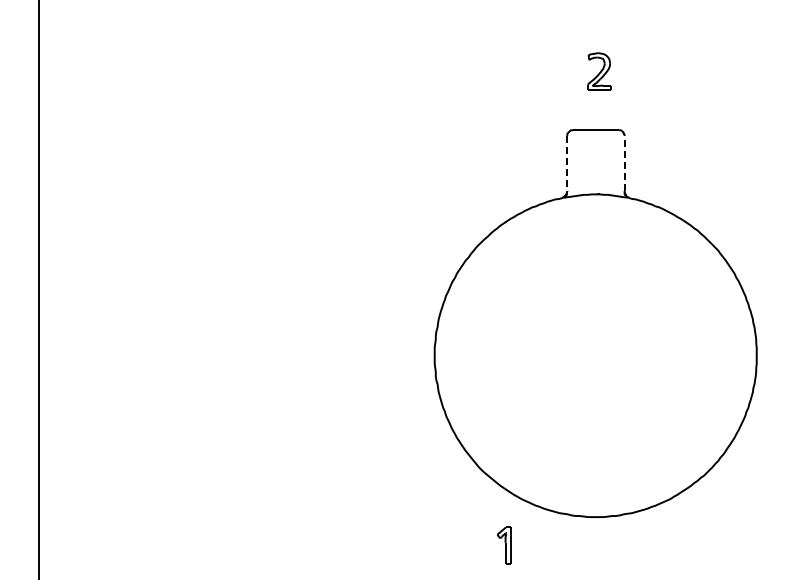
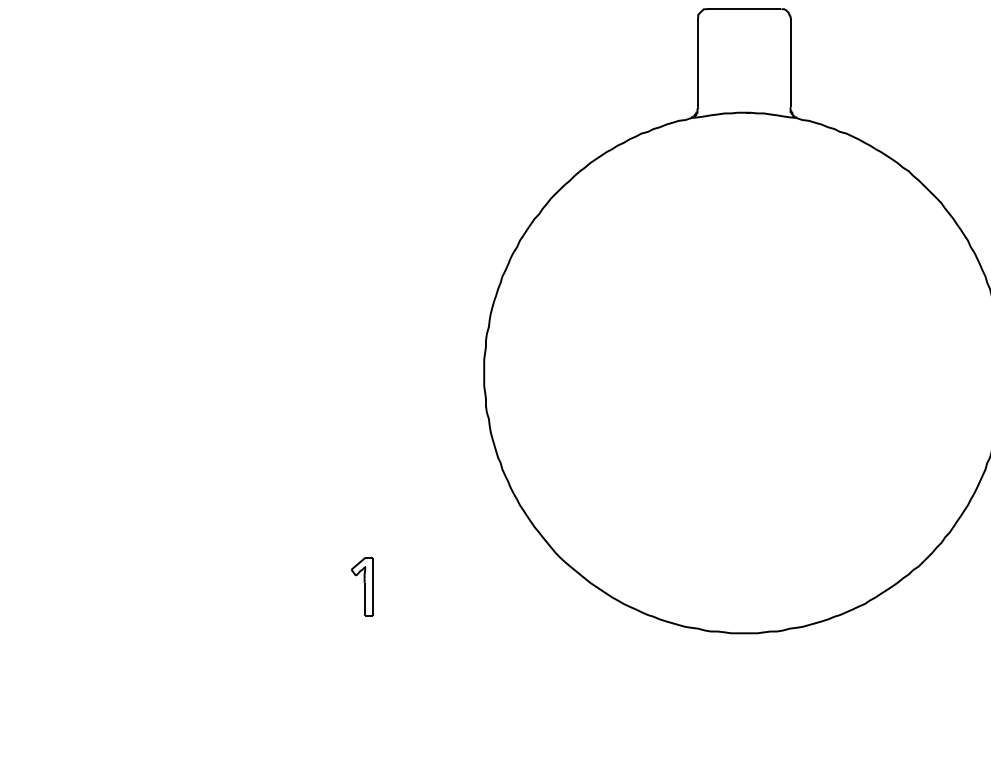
line: (624, 162) -> (790, 61), dashed -> solid
line: (567, 163) -> (698, 62), dashed -> solid
part: (503, 545) -> (361, 587), moved

